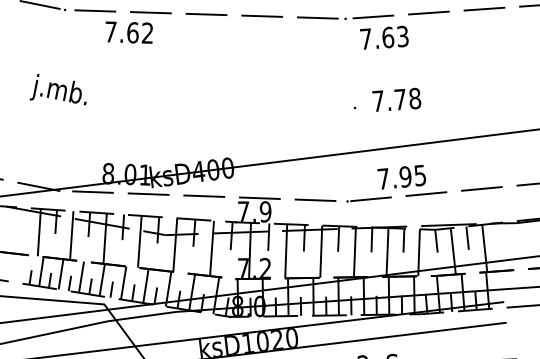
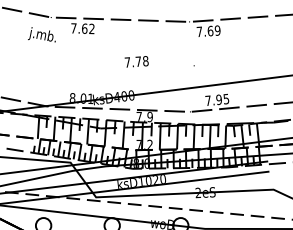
text: (402, 36) -> (217, 30), 7.63 -> 7.69
text: (57, 89) -> (41, 34), moved
text: (396, 99) -> (136, 61), moved

